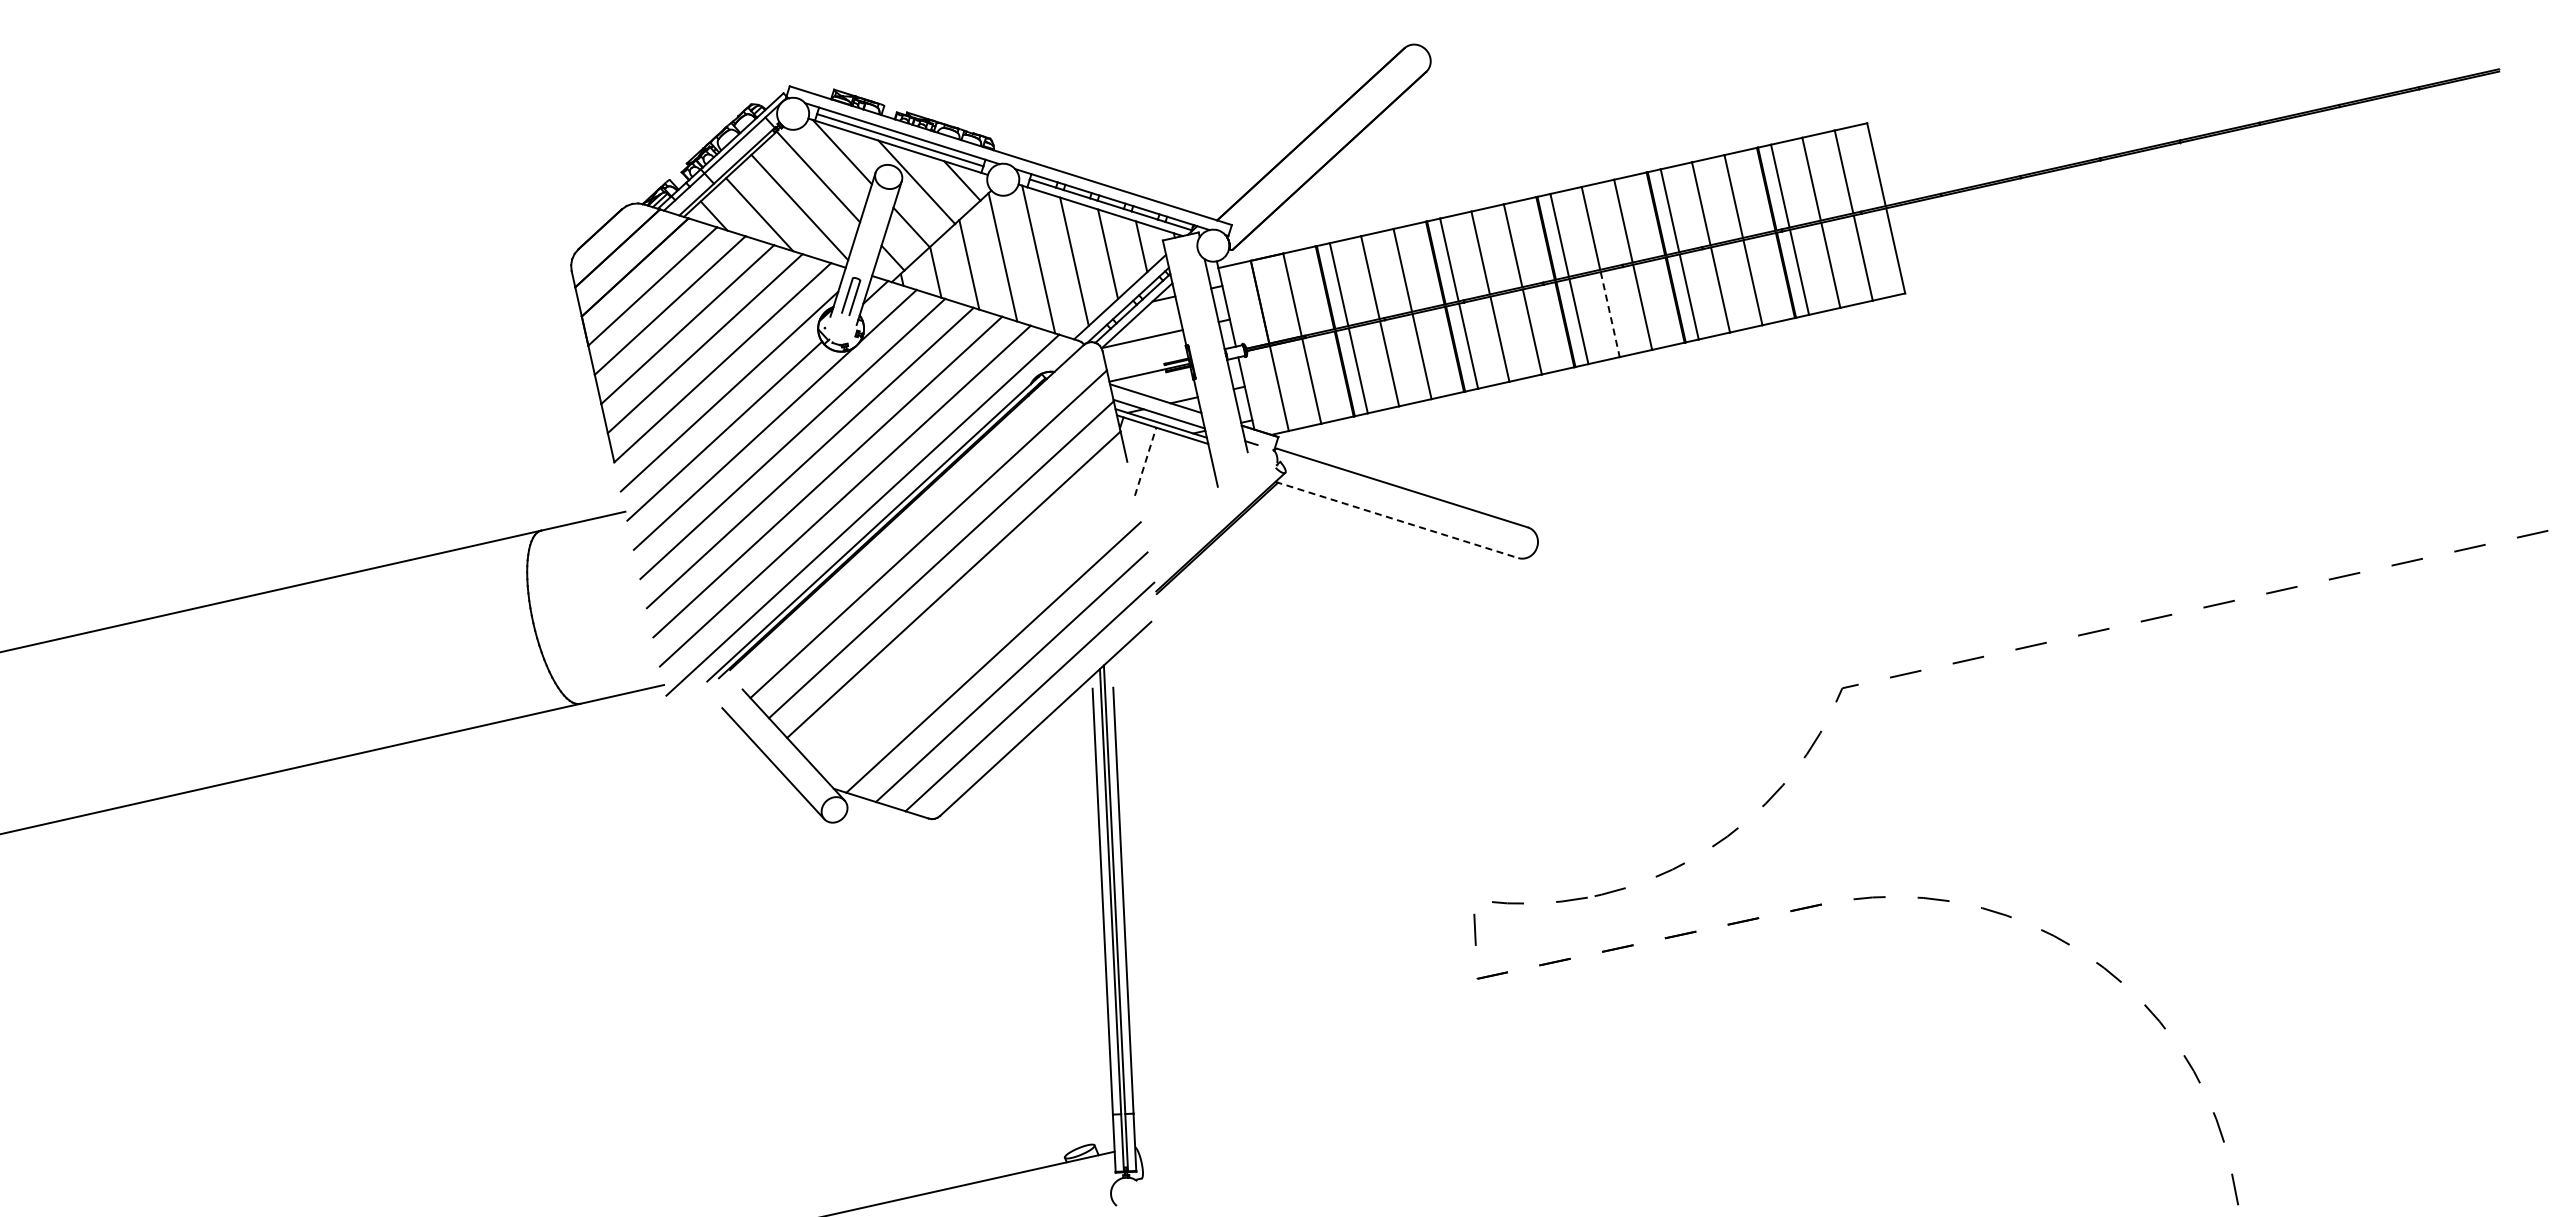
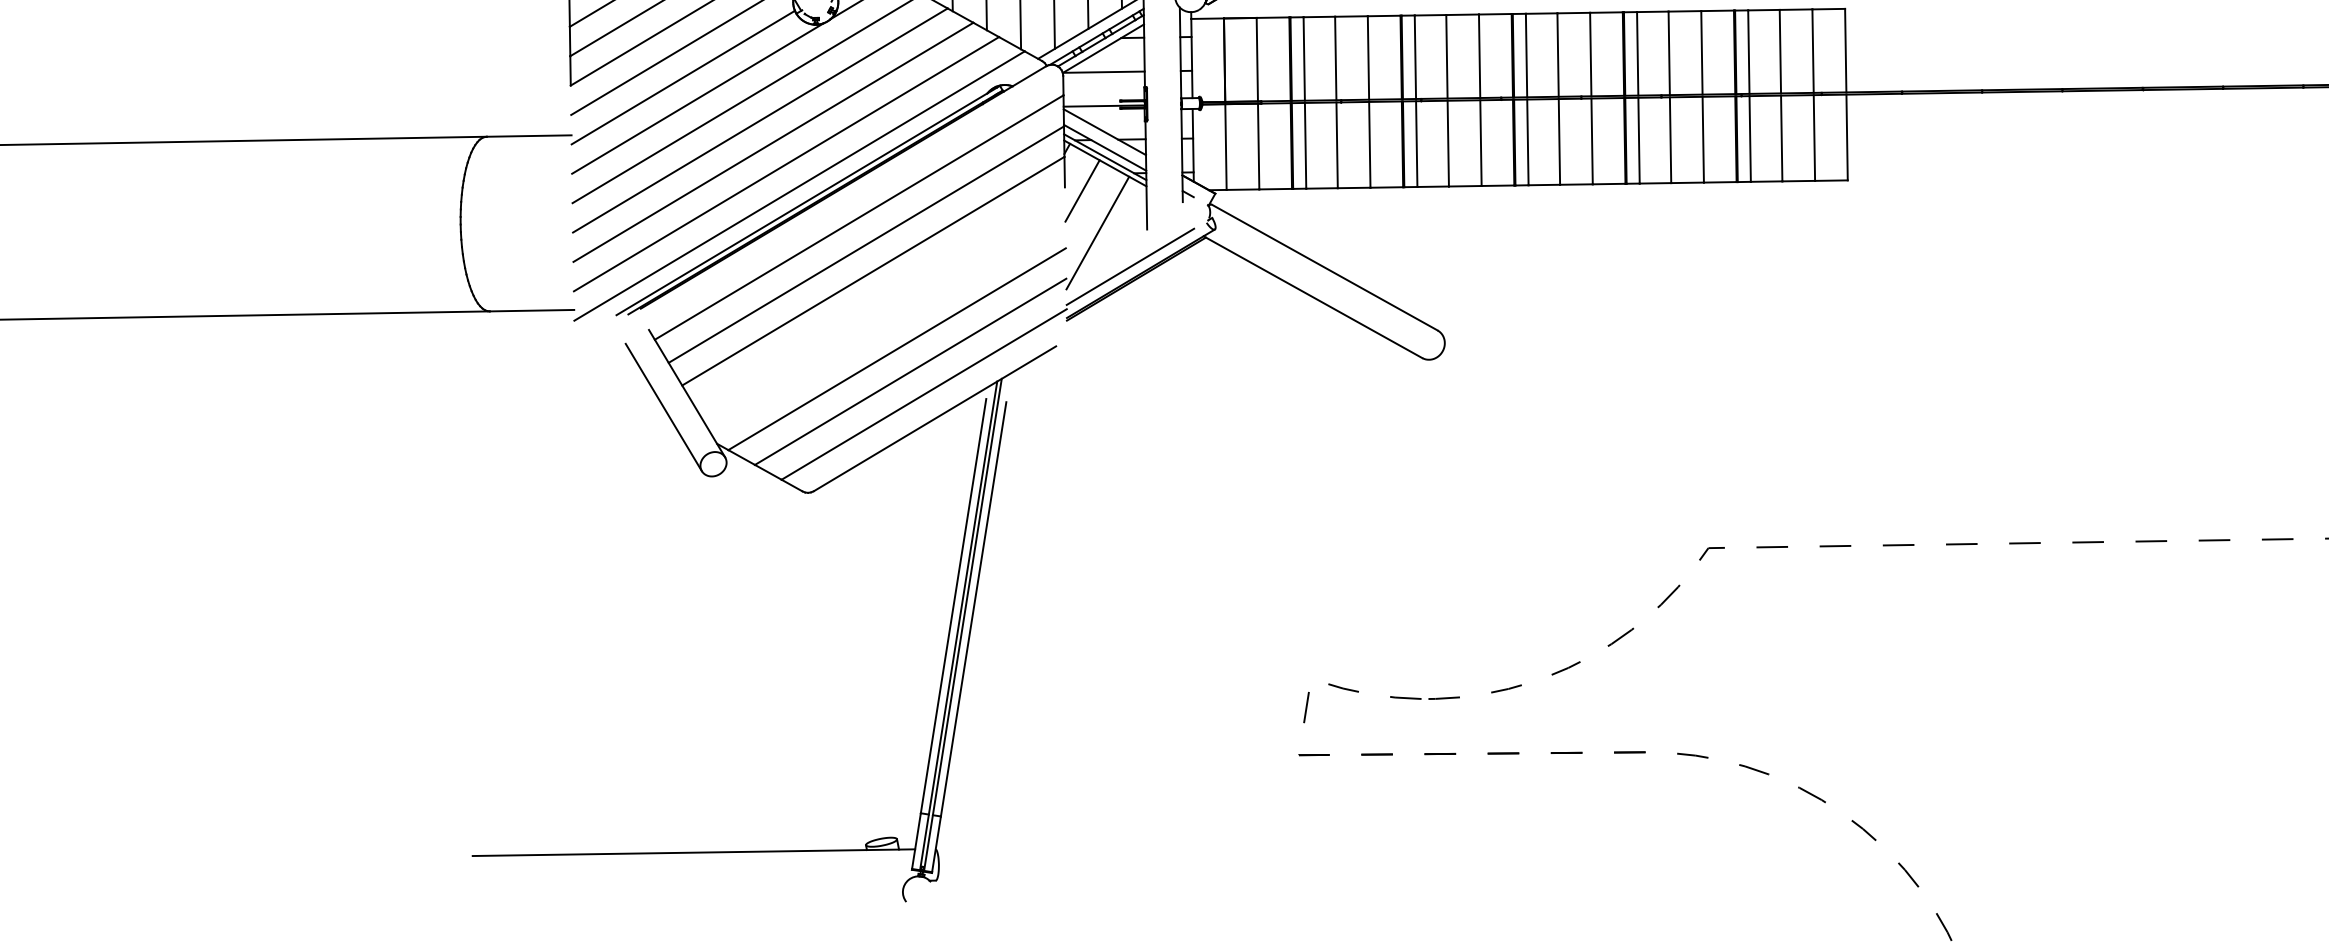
line: (1610, 314) -> (1559, 141), dashed -> solid
line: (1145, 461) -> (1082, 190), dashed -> solid
line: (1169, 500) -> (1097, 233), added
line: (1397, 520) -> (1313, 297), dashed -> solid
line: (1208, 527) -> (1130, 266), added

